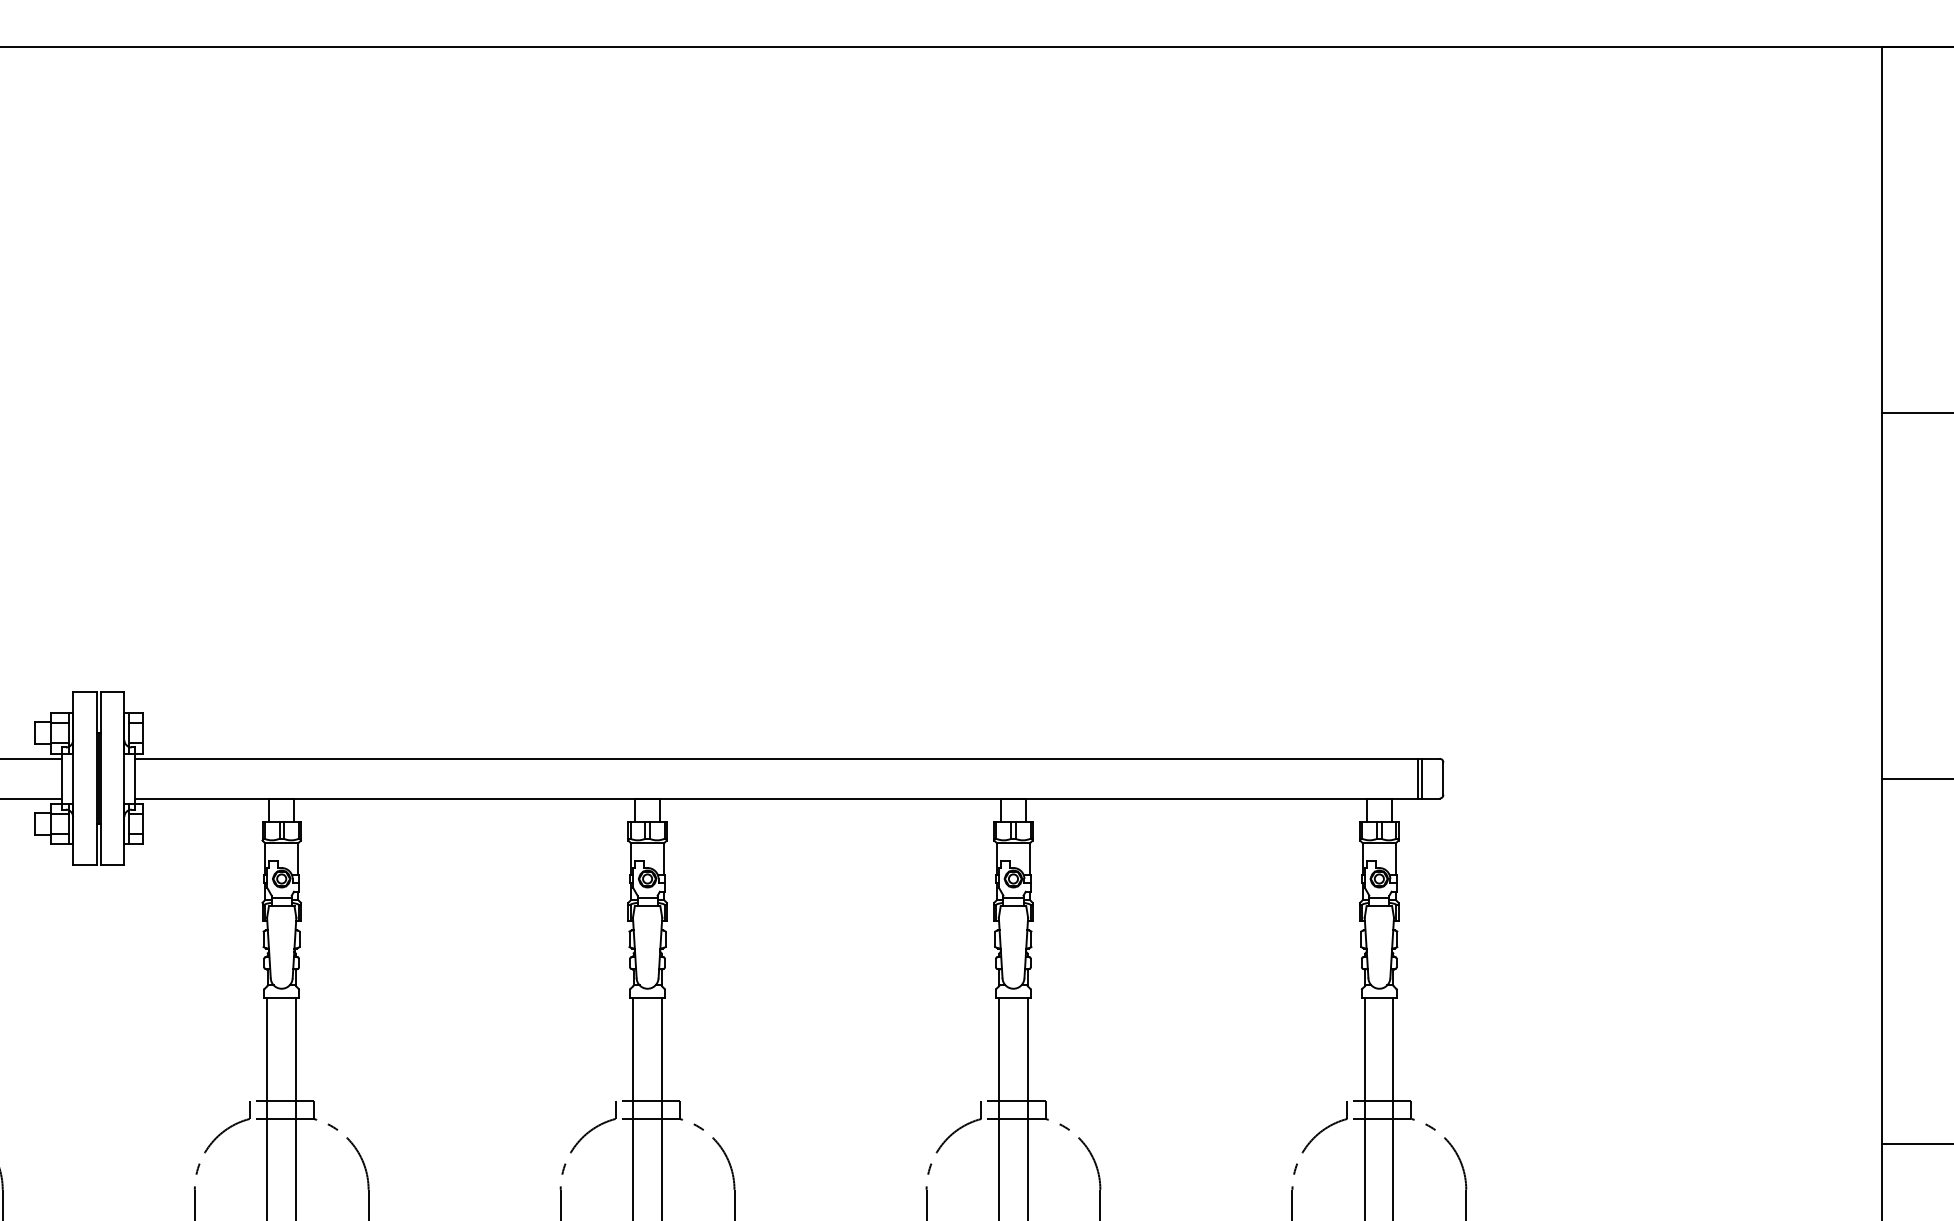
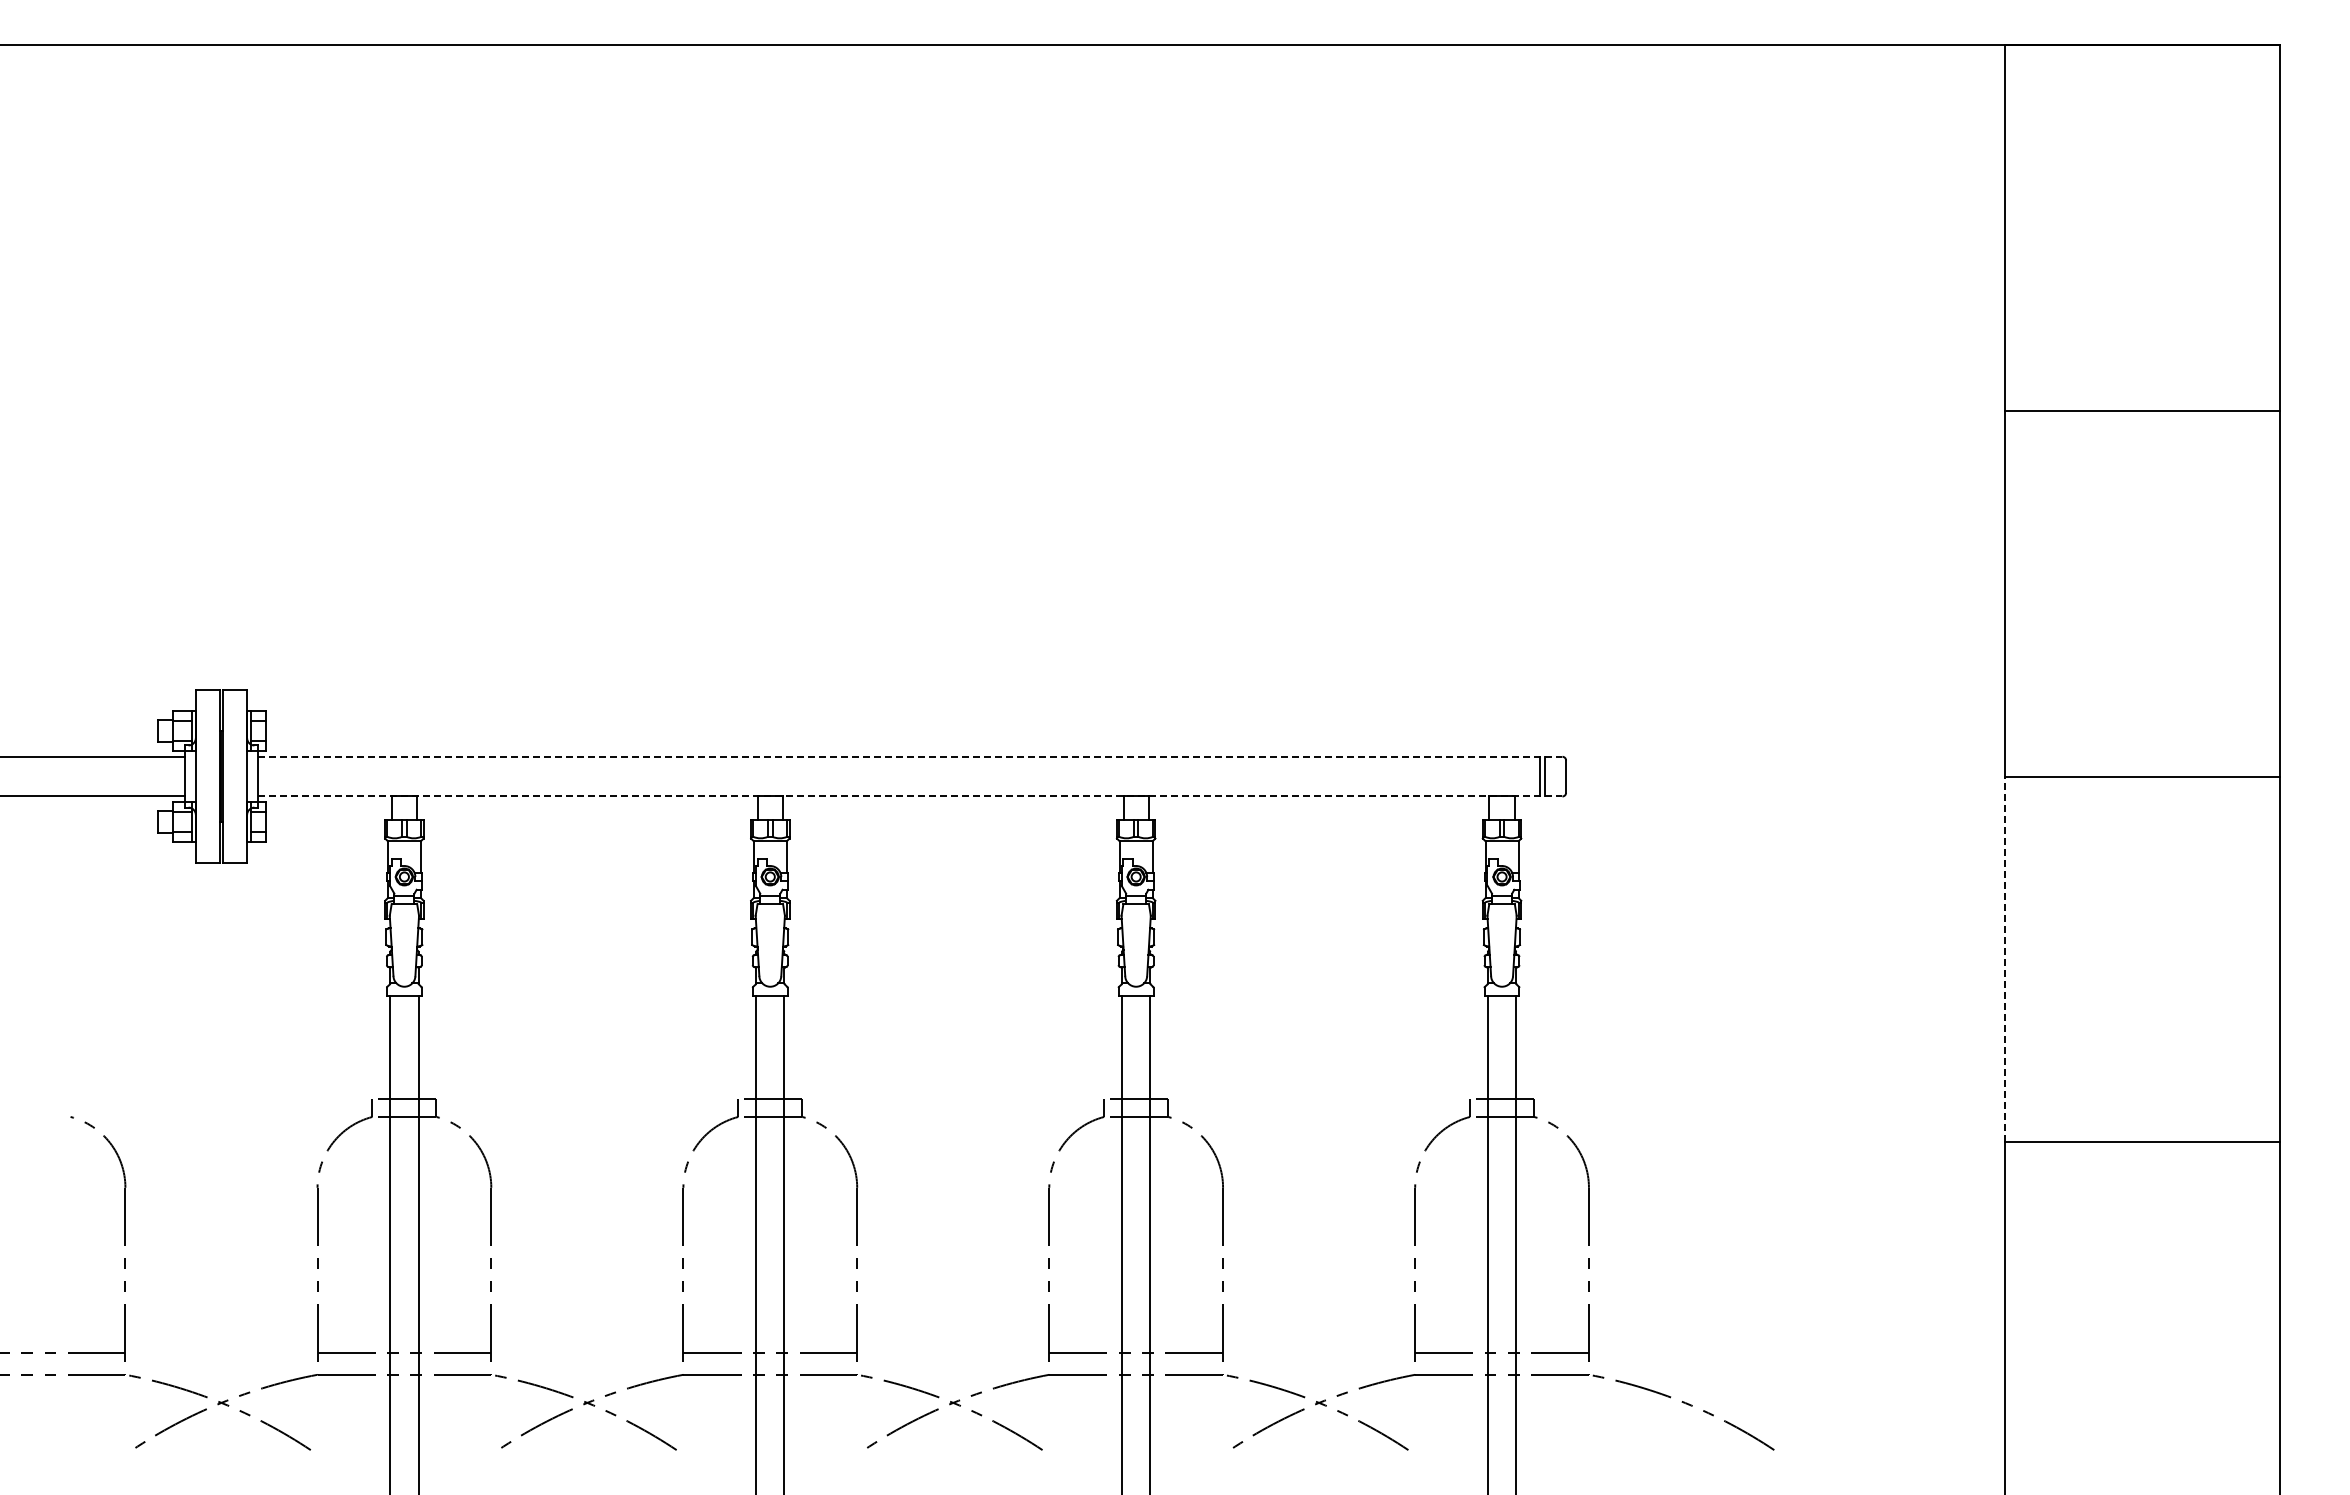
line: (787, 758) -> (910, 756), solid -> dashed
line: (787, 798) -> (910, 796), solid -> dashed
line: (1882, 961) -> (2005, 959), solid -> dashed

